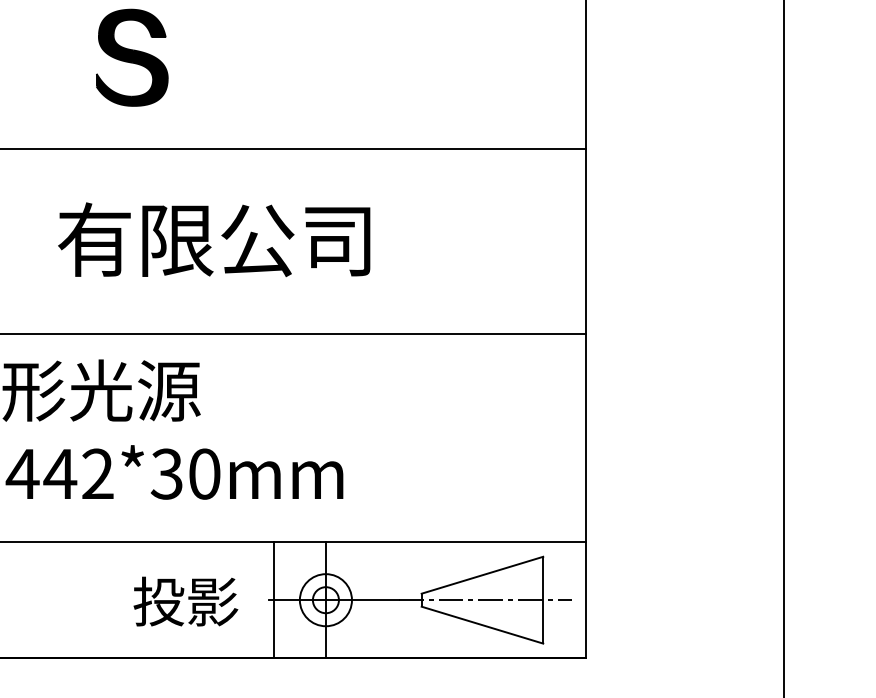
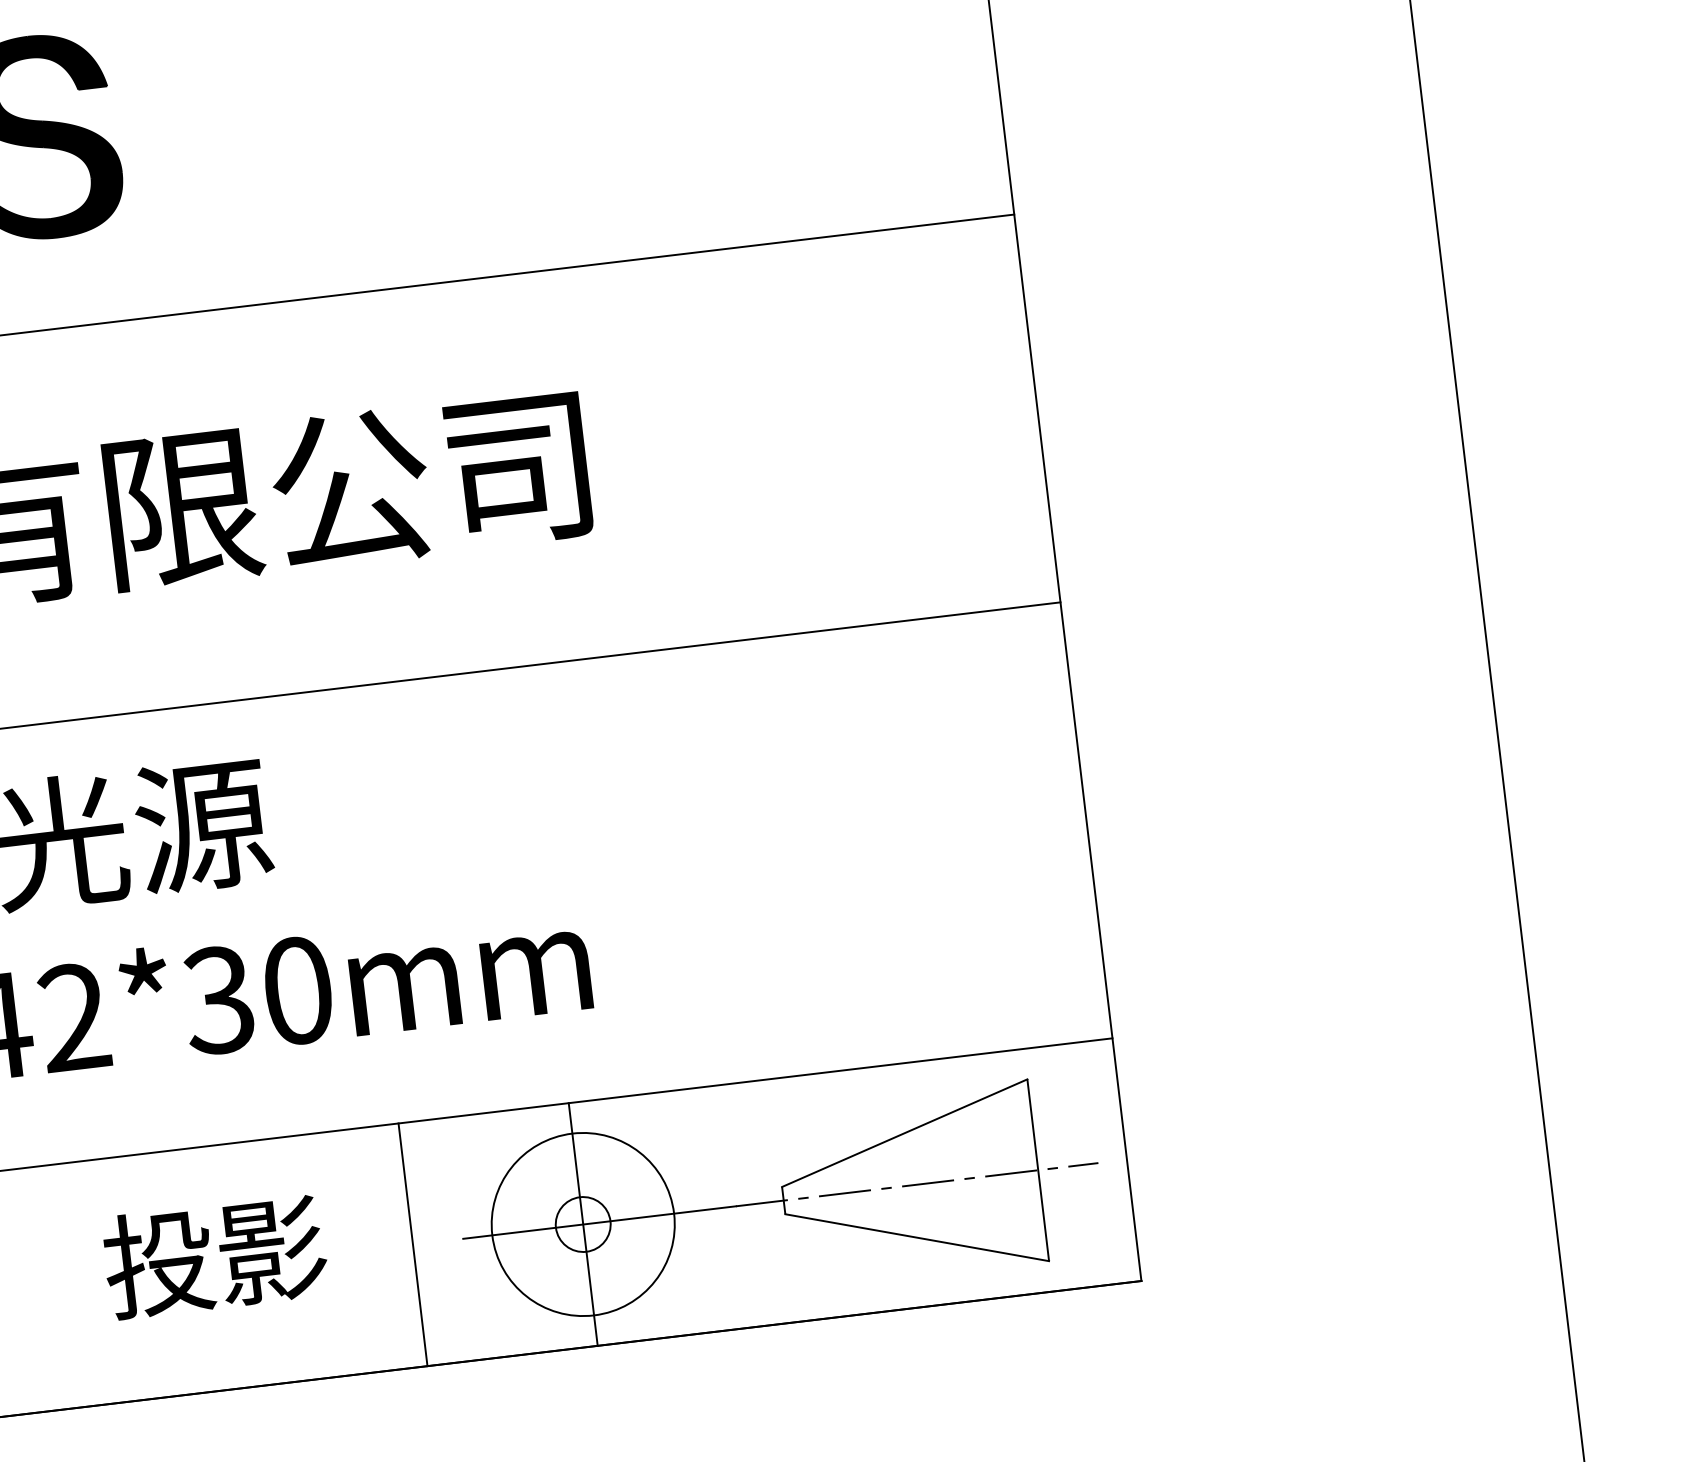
circle: (325, 599) -> (582, 1223), size x1.67
line: (273, 600) -> (412, 1245), moved
text: (185, 601) -> (214, 1256), moved

